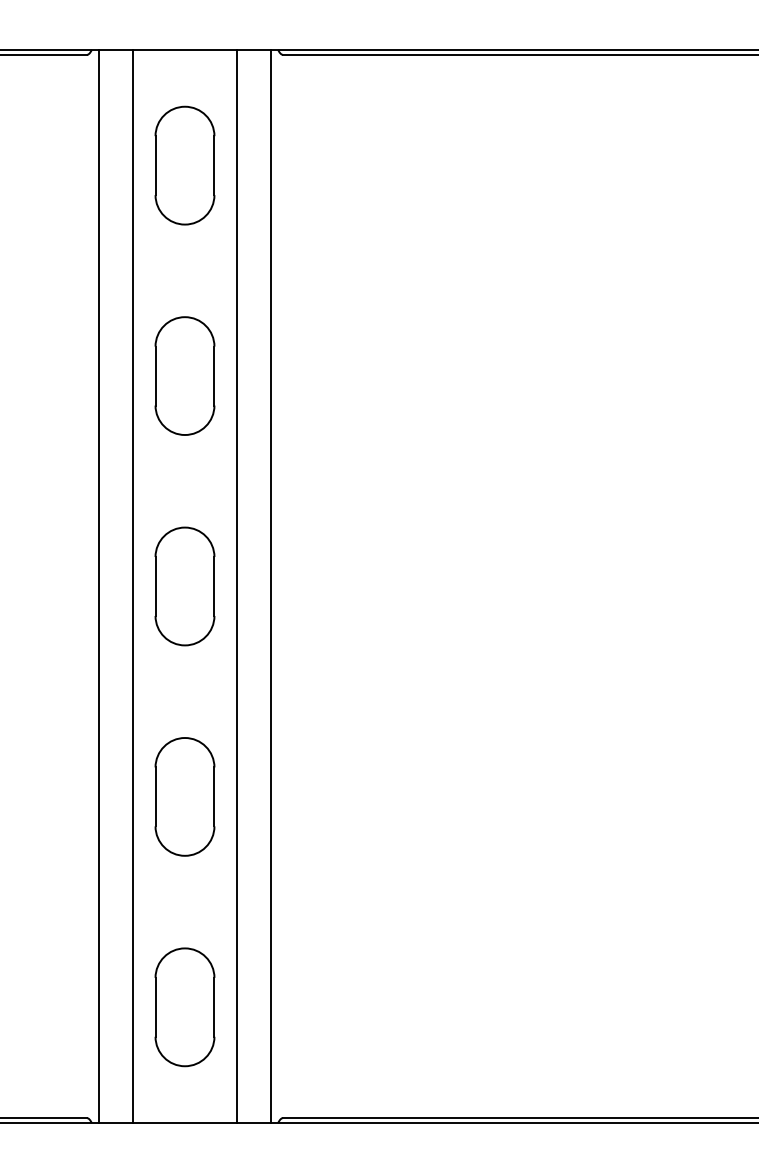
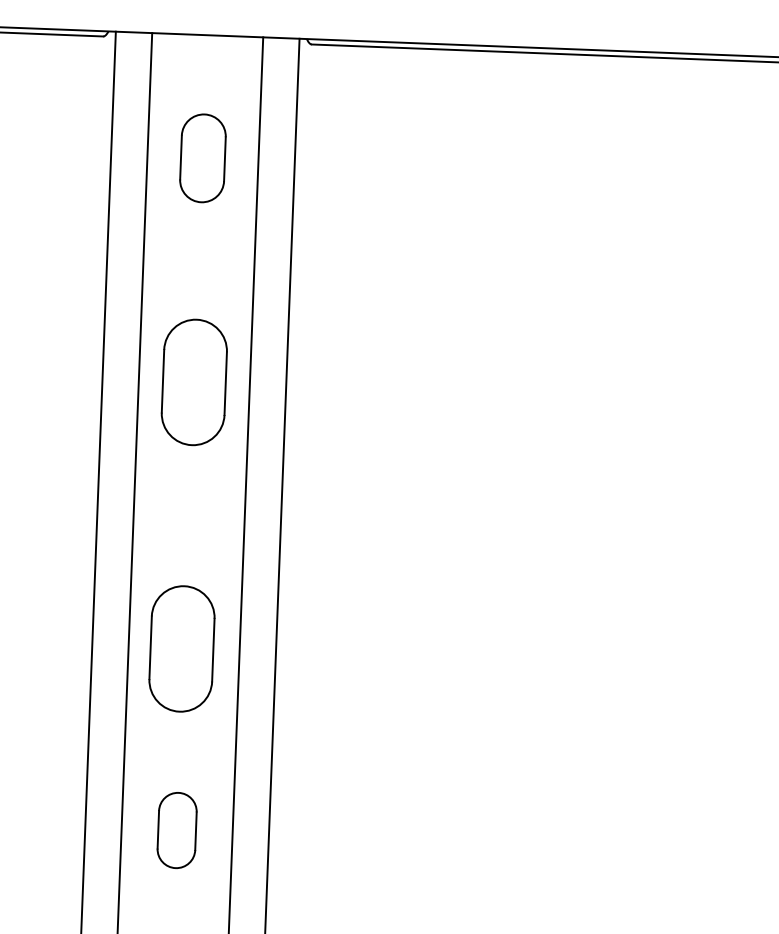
part: (184, 165) -> (202, 158), size x0.7
part: (184, 586) -> (181, 648), moved
part: (184, 796) -> (176, 830), size x0.6

